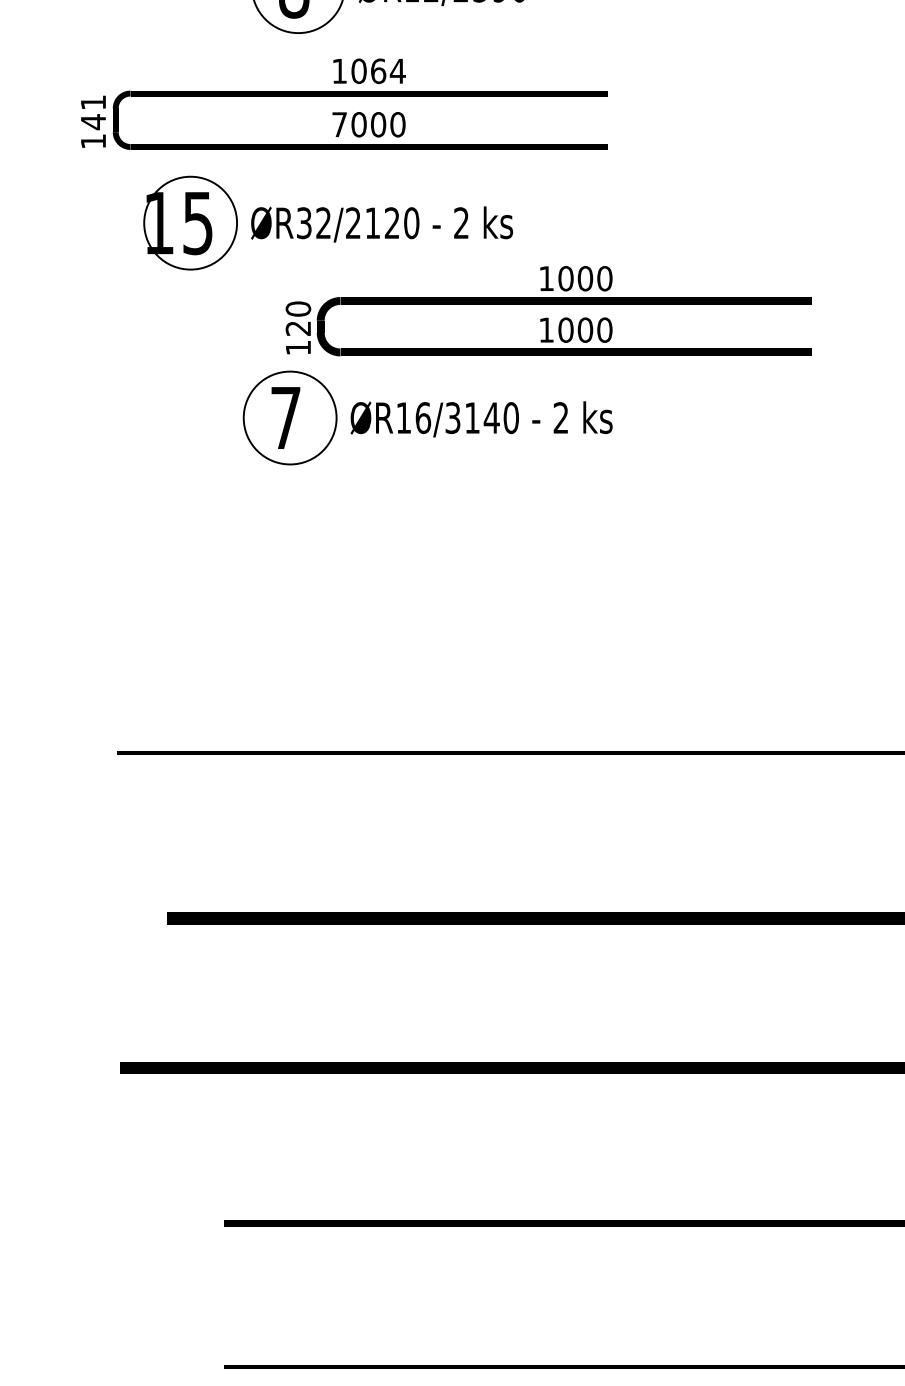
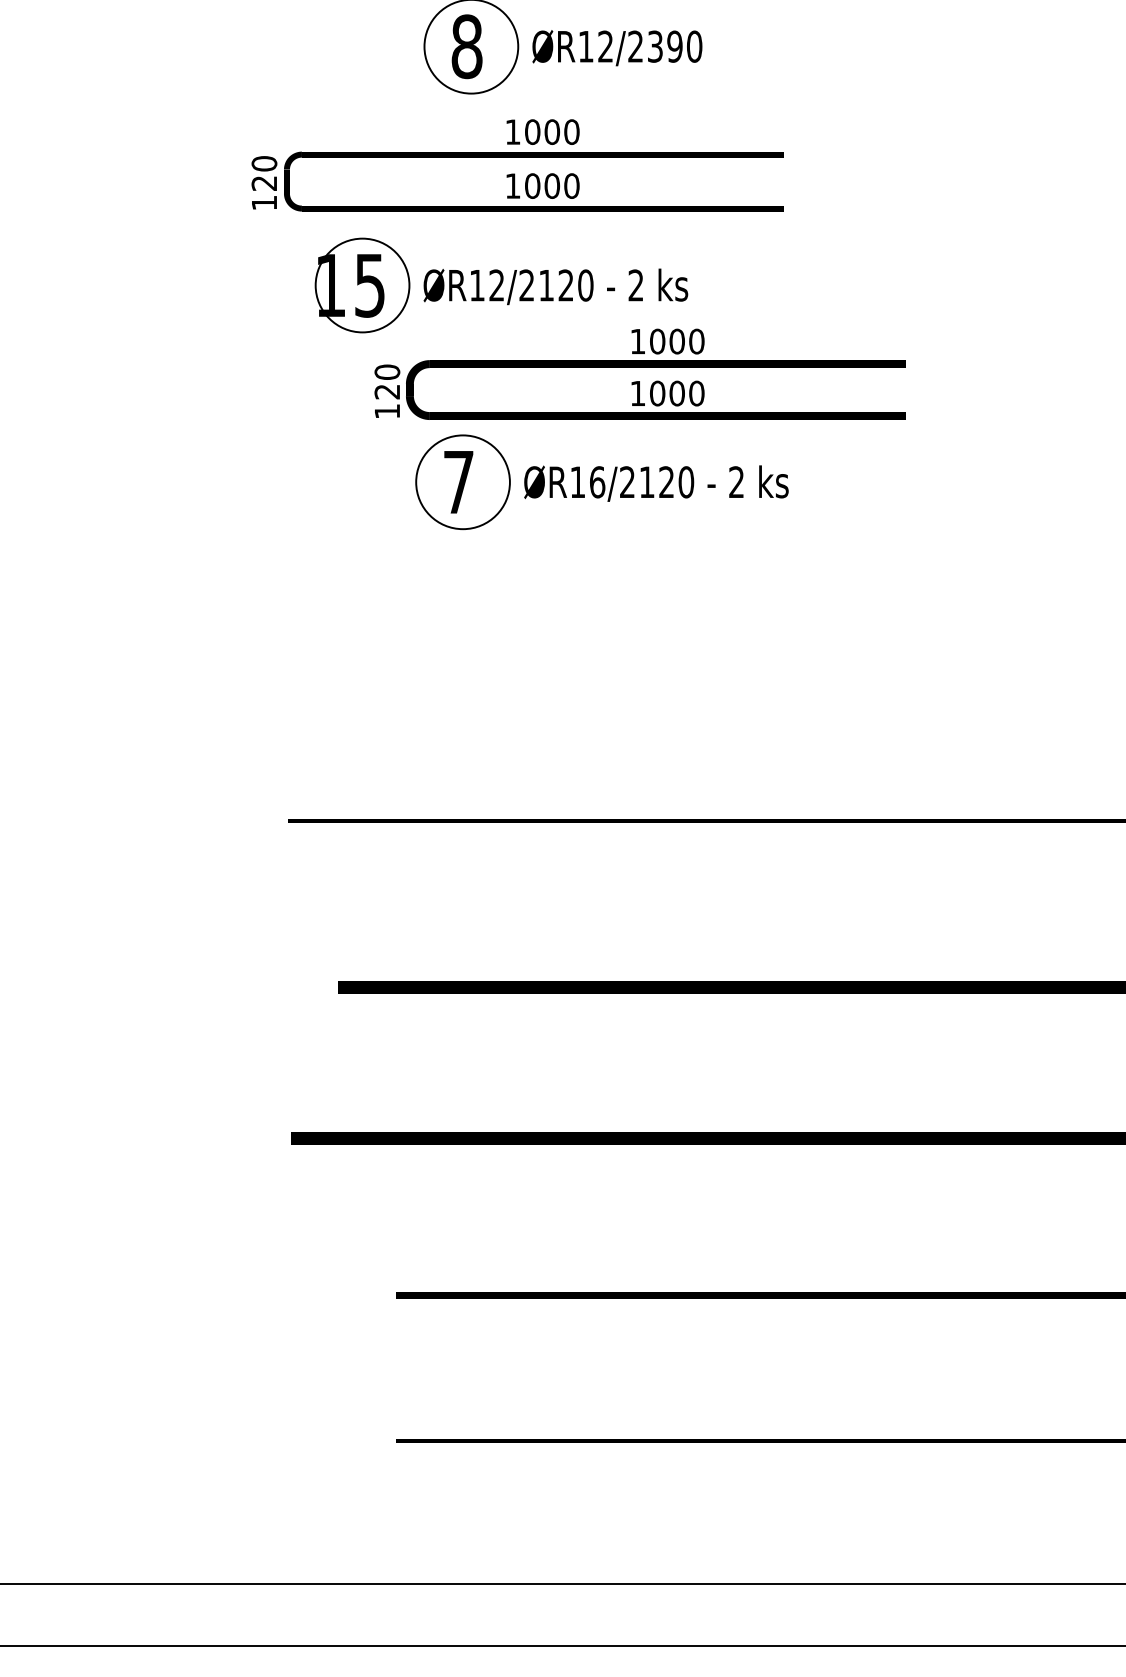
text: (387, 70) -> (561, 131), 1064 -> 1000
text: (93, 112) -> (264, 173), 141 -> 120
text: (339, 124) -> (512, 185), 7000 -> 1000
text: (304, 223) -> (477, 285), ØR32/2120 -> ØR12/2120
text: (548, 310) -> (639, 373), moved
text: (472, 418) -> (647, 482), ØR16/3140 -> ØR16/2120

